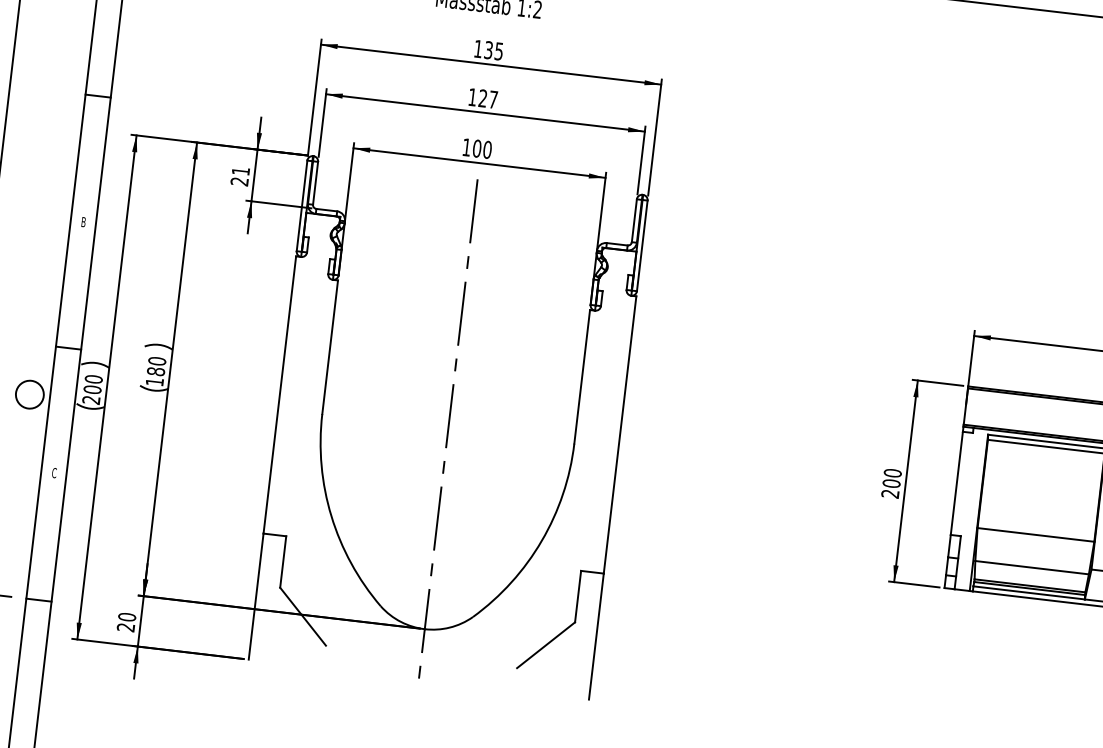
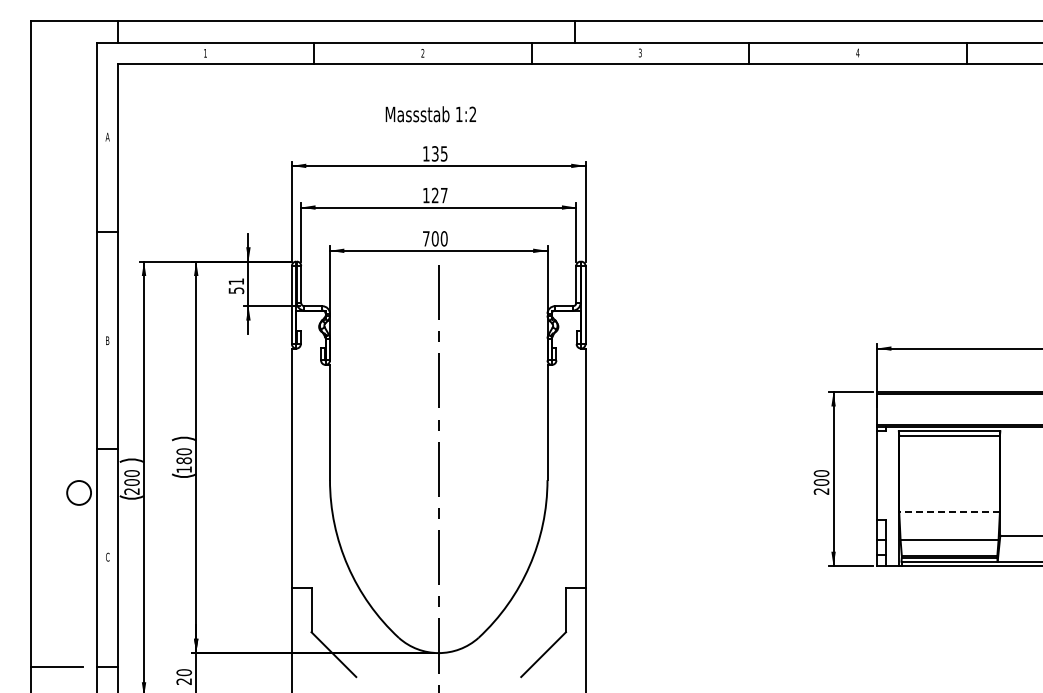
text: (467, 147) -> (426, 238), 100 -> 700
text: (239, 181) -> (236, 290), 21 -> 51
line: (1035, 534) -> (949, 511), solid -> dashed

